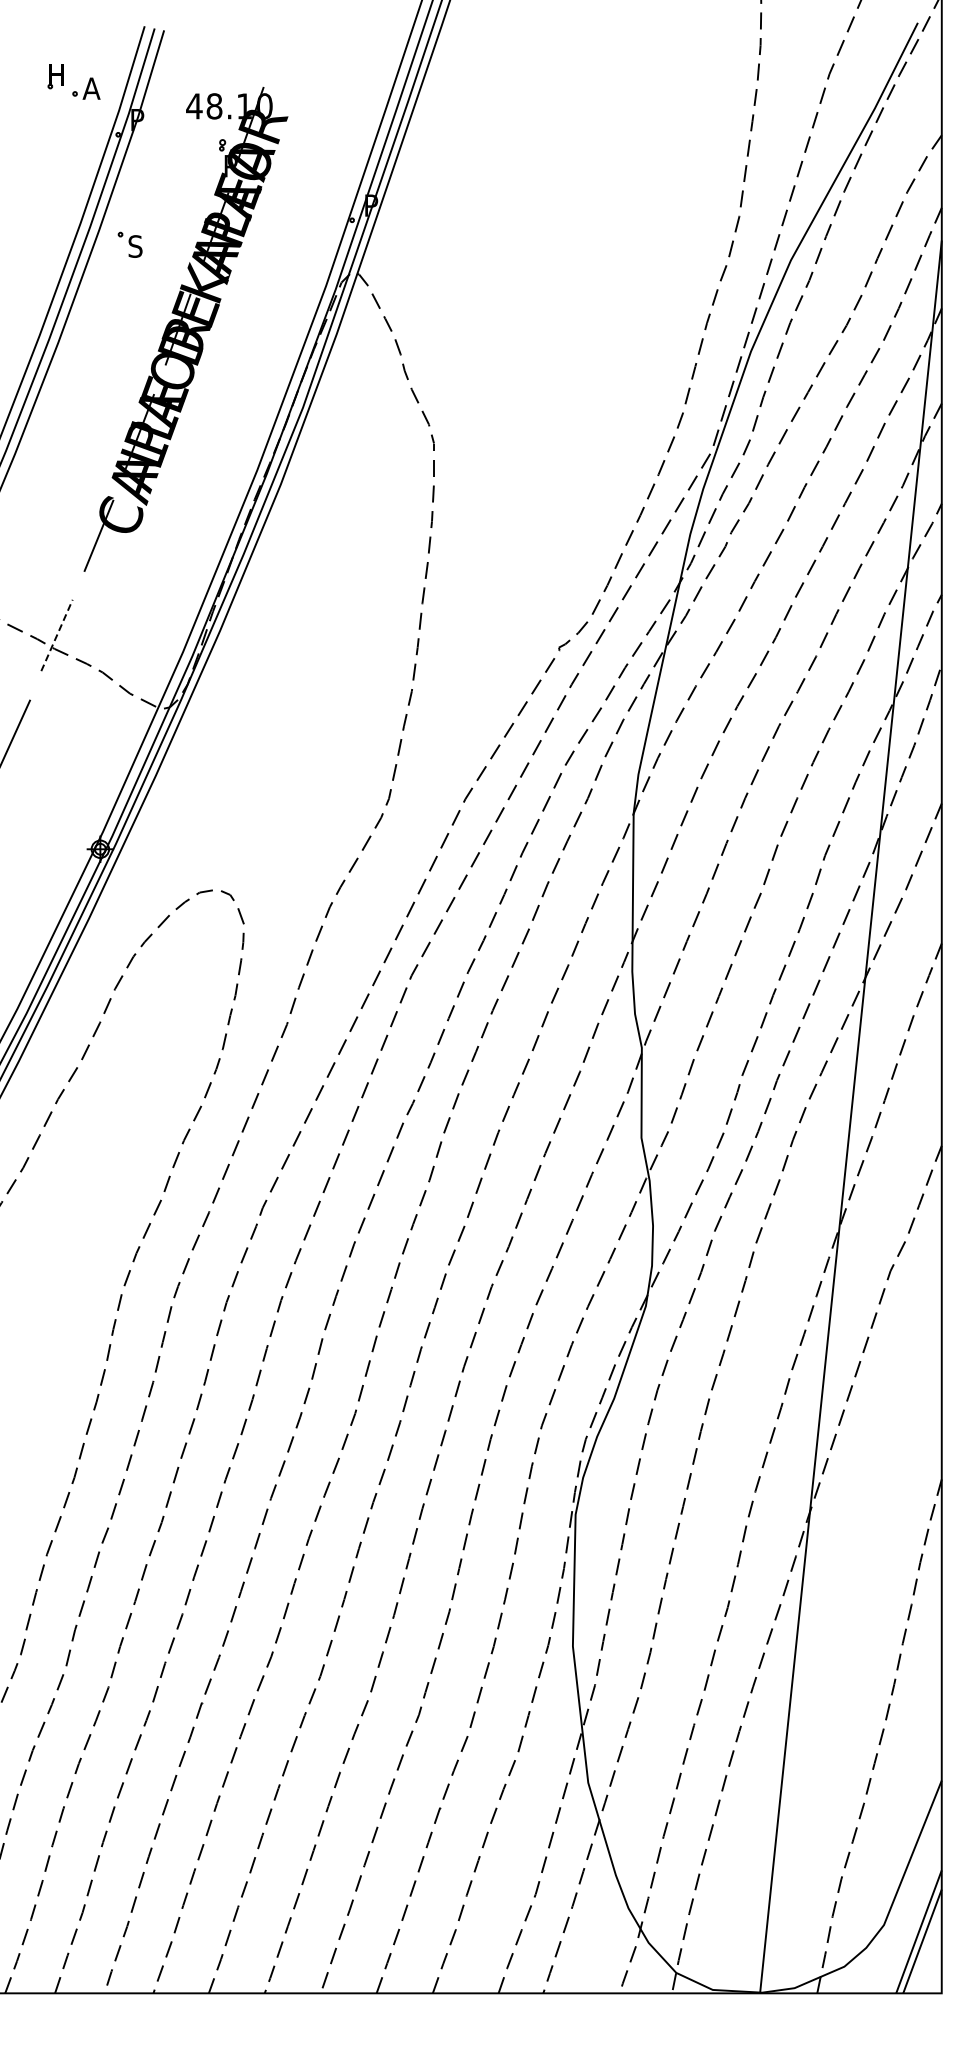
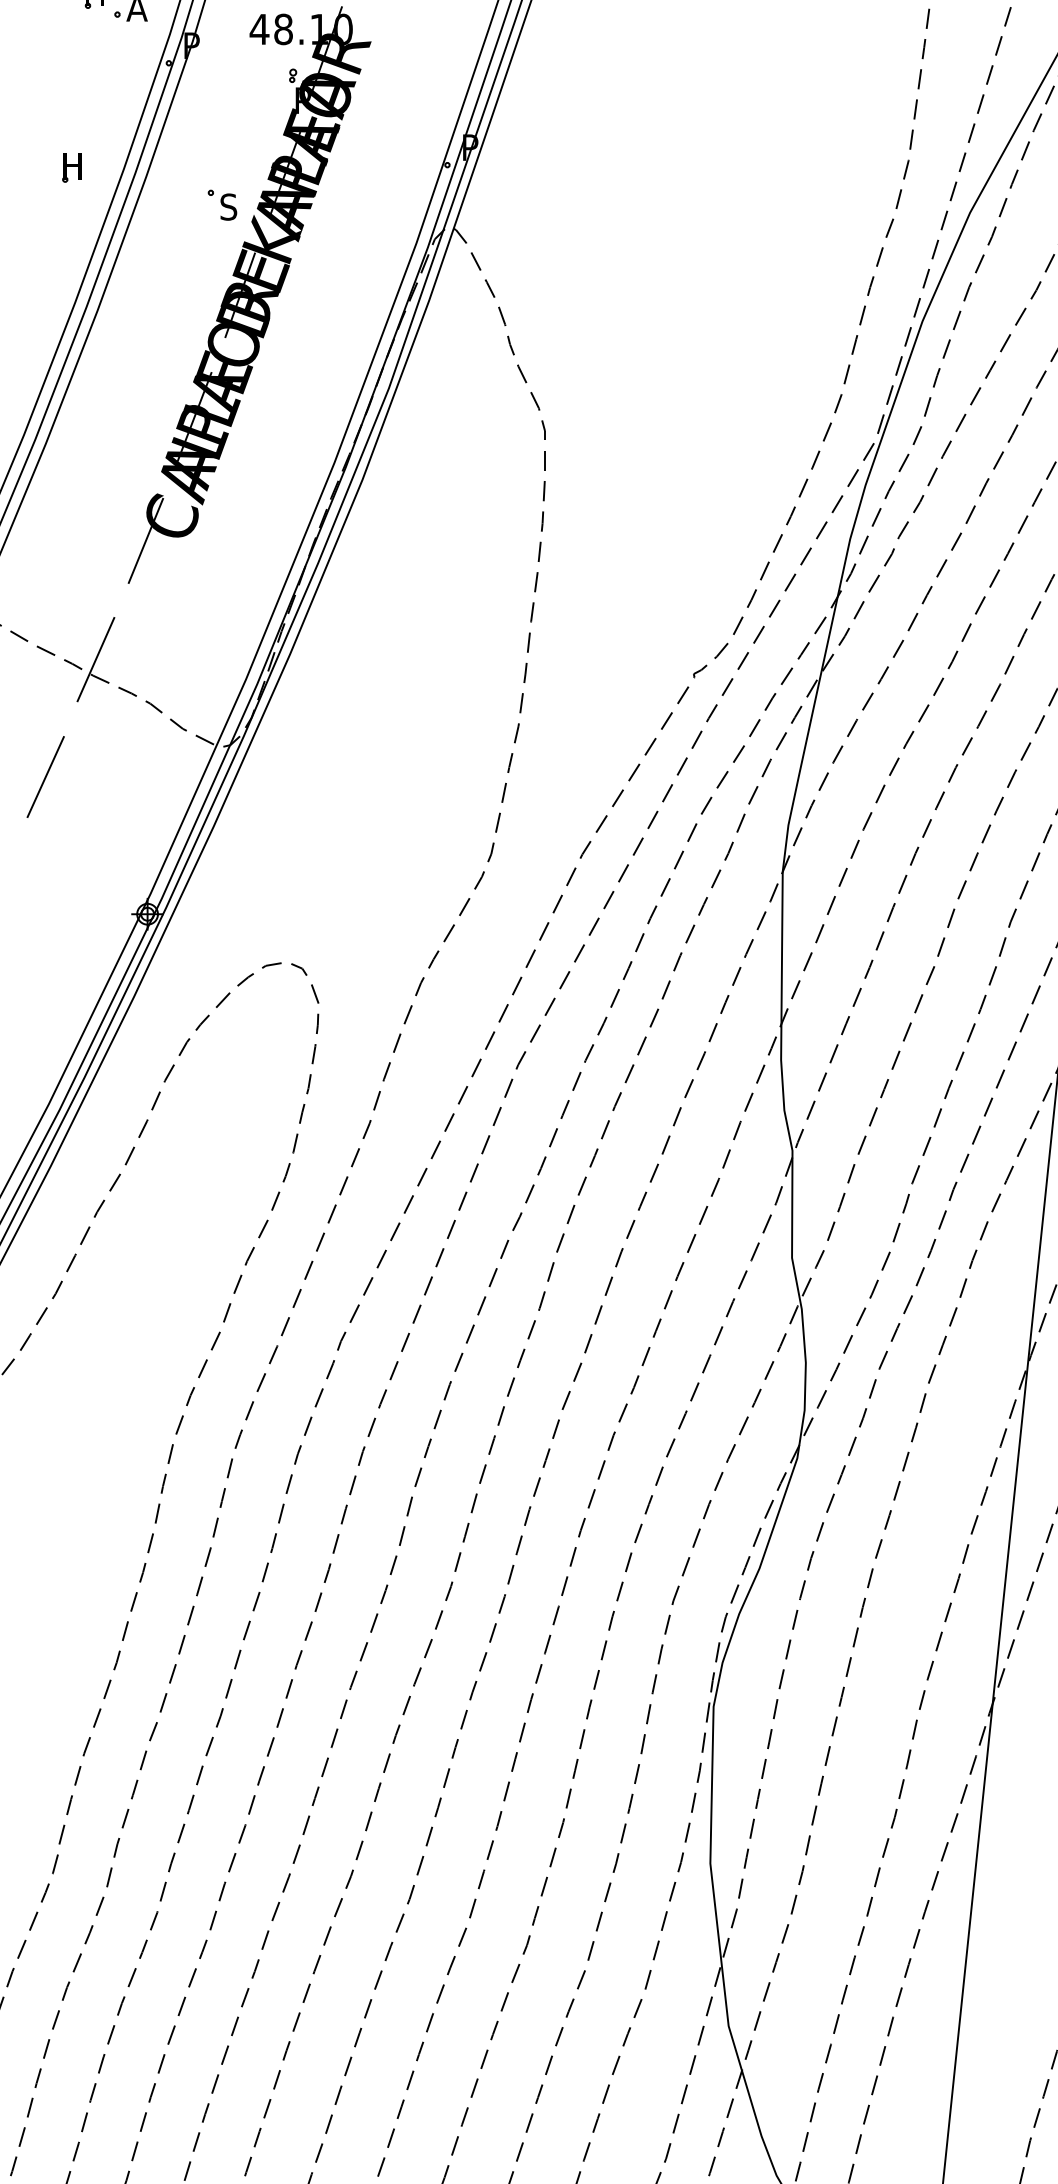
part: (36, 222) -> (71, 167), added
part: (129, 244) -> (221, 204), moved
line: (57, 635) -> (96, 659), dashed -> solid

